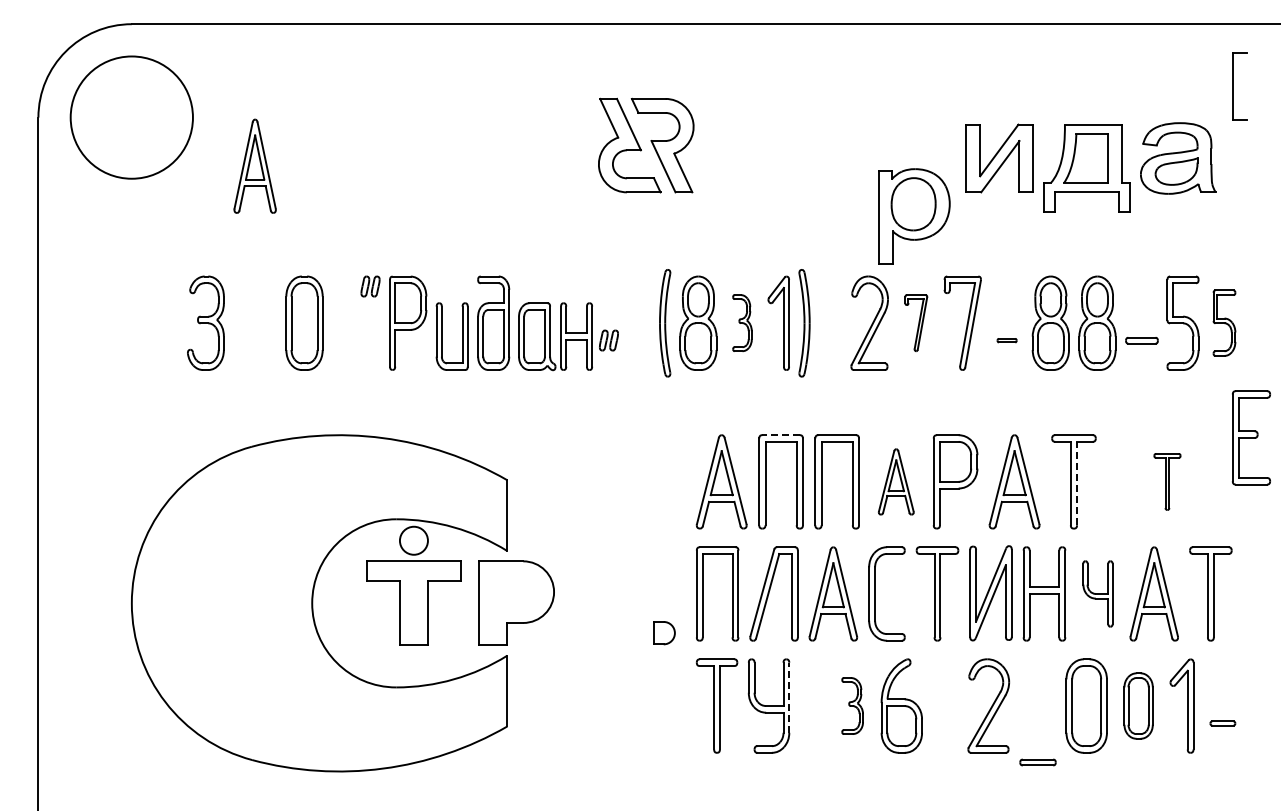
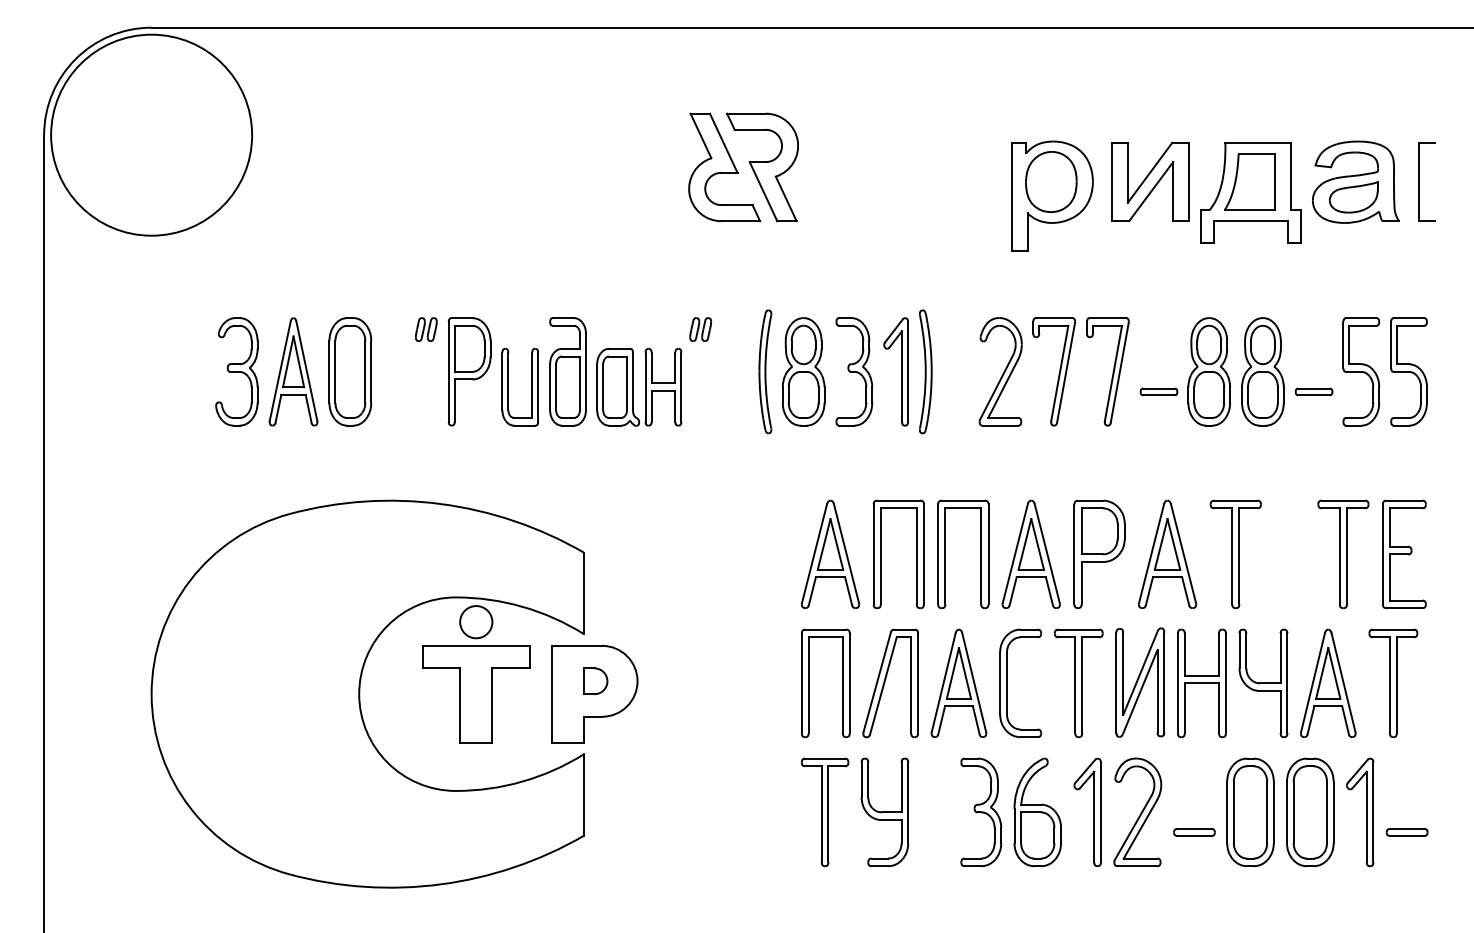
part: (1239, 86) -> (1426, 182), moved
circle: (131, 117) -> (151, 135), size x1.43
part: (254, 165) -> (292, 370), moved
part: (914, 216) -> (1052, 196), moved
part: (742, 322) -> (854, 370), size x1.67
part: (916, 322) -> (1054, 370), size x1.67
part: (1224, 322) -> (1409, 370), size x1.43
part: (608, 340) -> (700, 329), moved
part: (1006, 340) -> (1158, 391), size x1.67
line: (781, 435) -> (899, 501), dashed -> solid
part: (1251, 437) -> (1404, 553), moved
part: (896, 481) -> (1031, 553), size x1.43
part: (1167, 481) -> (1343, 553), size x1.67
line: (1077, 483) -> (1239, 556), dashed -> solid
part: (1097, 593) -> (1262, 682), size x1.43
part: (664, 633) -> (595, 681), moved
line: (789, 697) -> (908, 802), dashed -> solid
part: (852, 705) -> (980, 811), size x1.67
part: (944, 705) -> (1086, 811), added
part: (1138, 705) -> (1310, 811), size x1.43
part: (1222, 723) -> (1406, 832), size x1.43
part: (1037, 762) -> (1193, 832), moved

